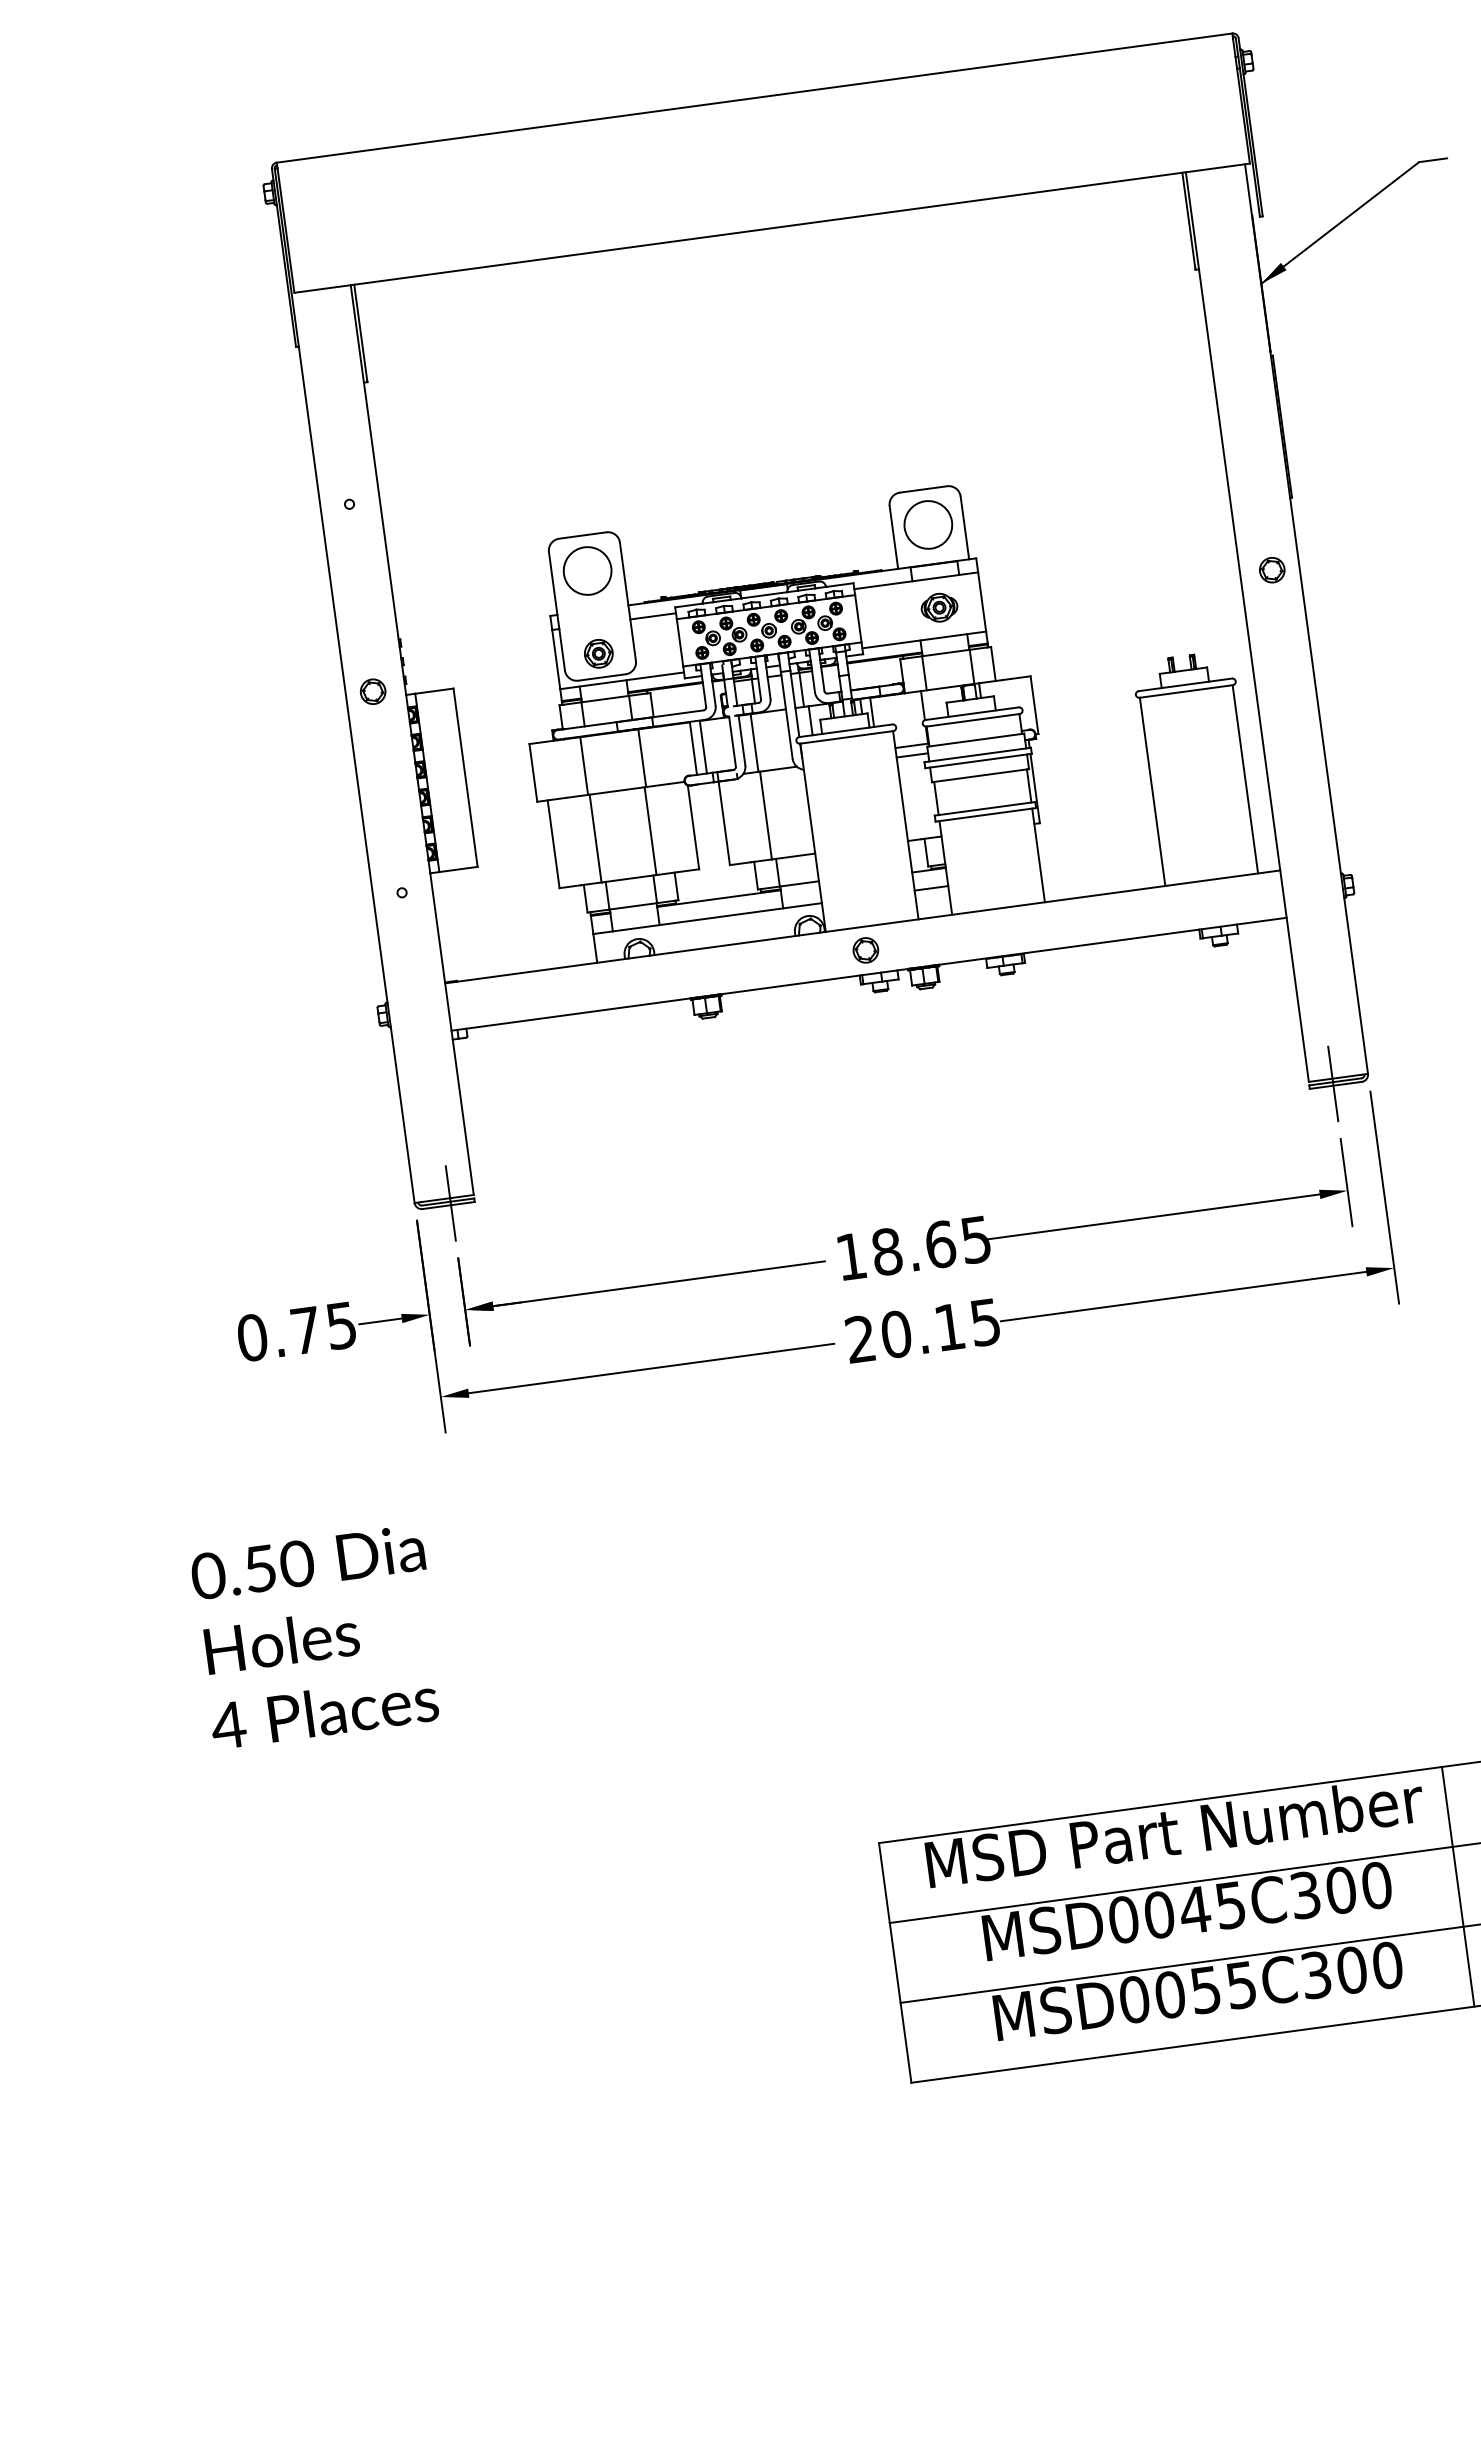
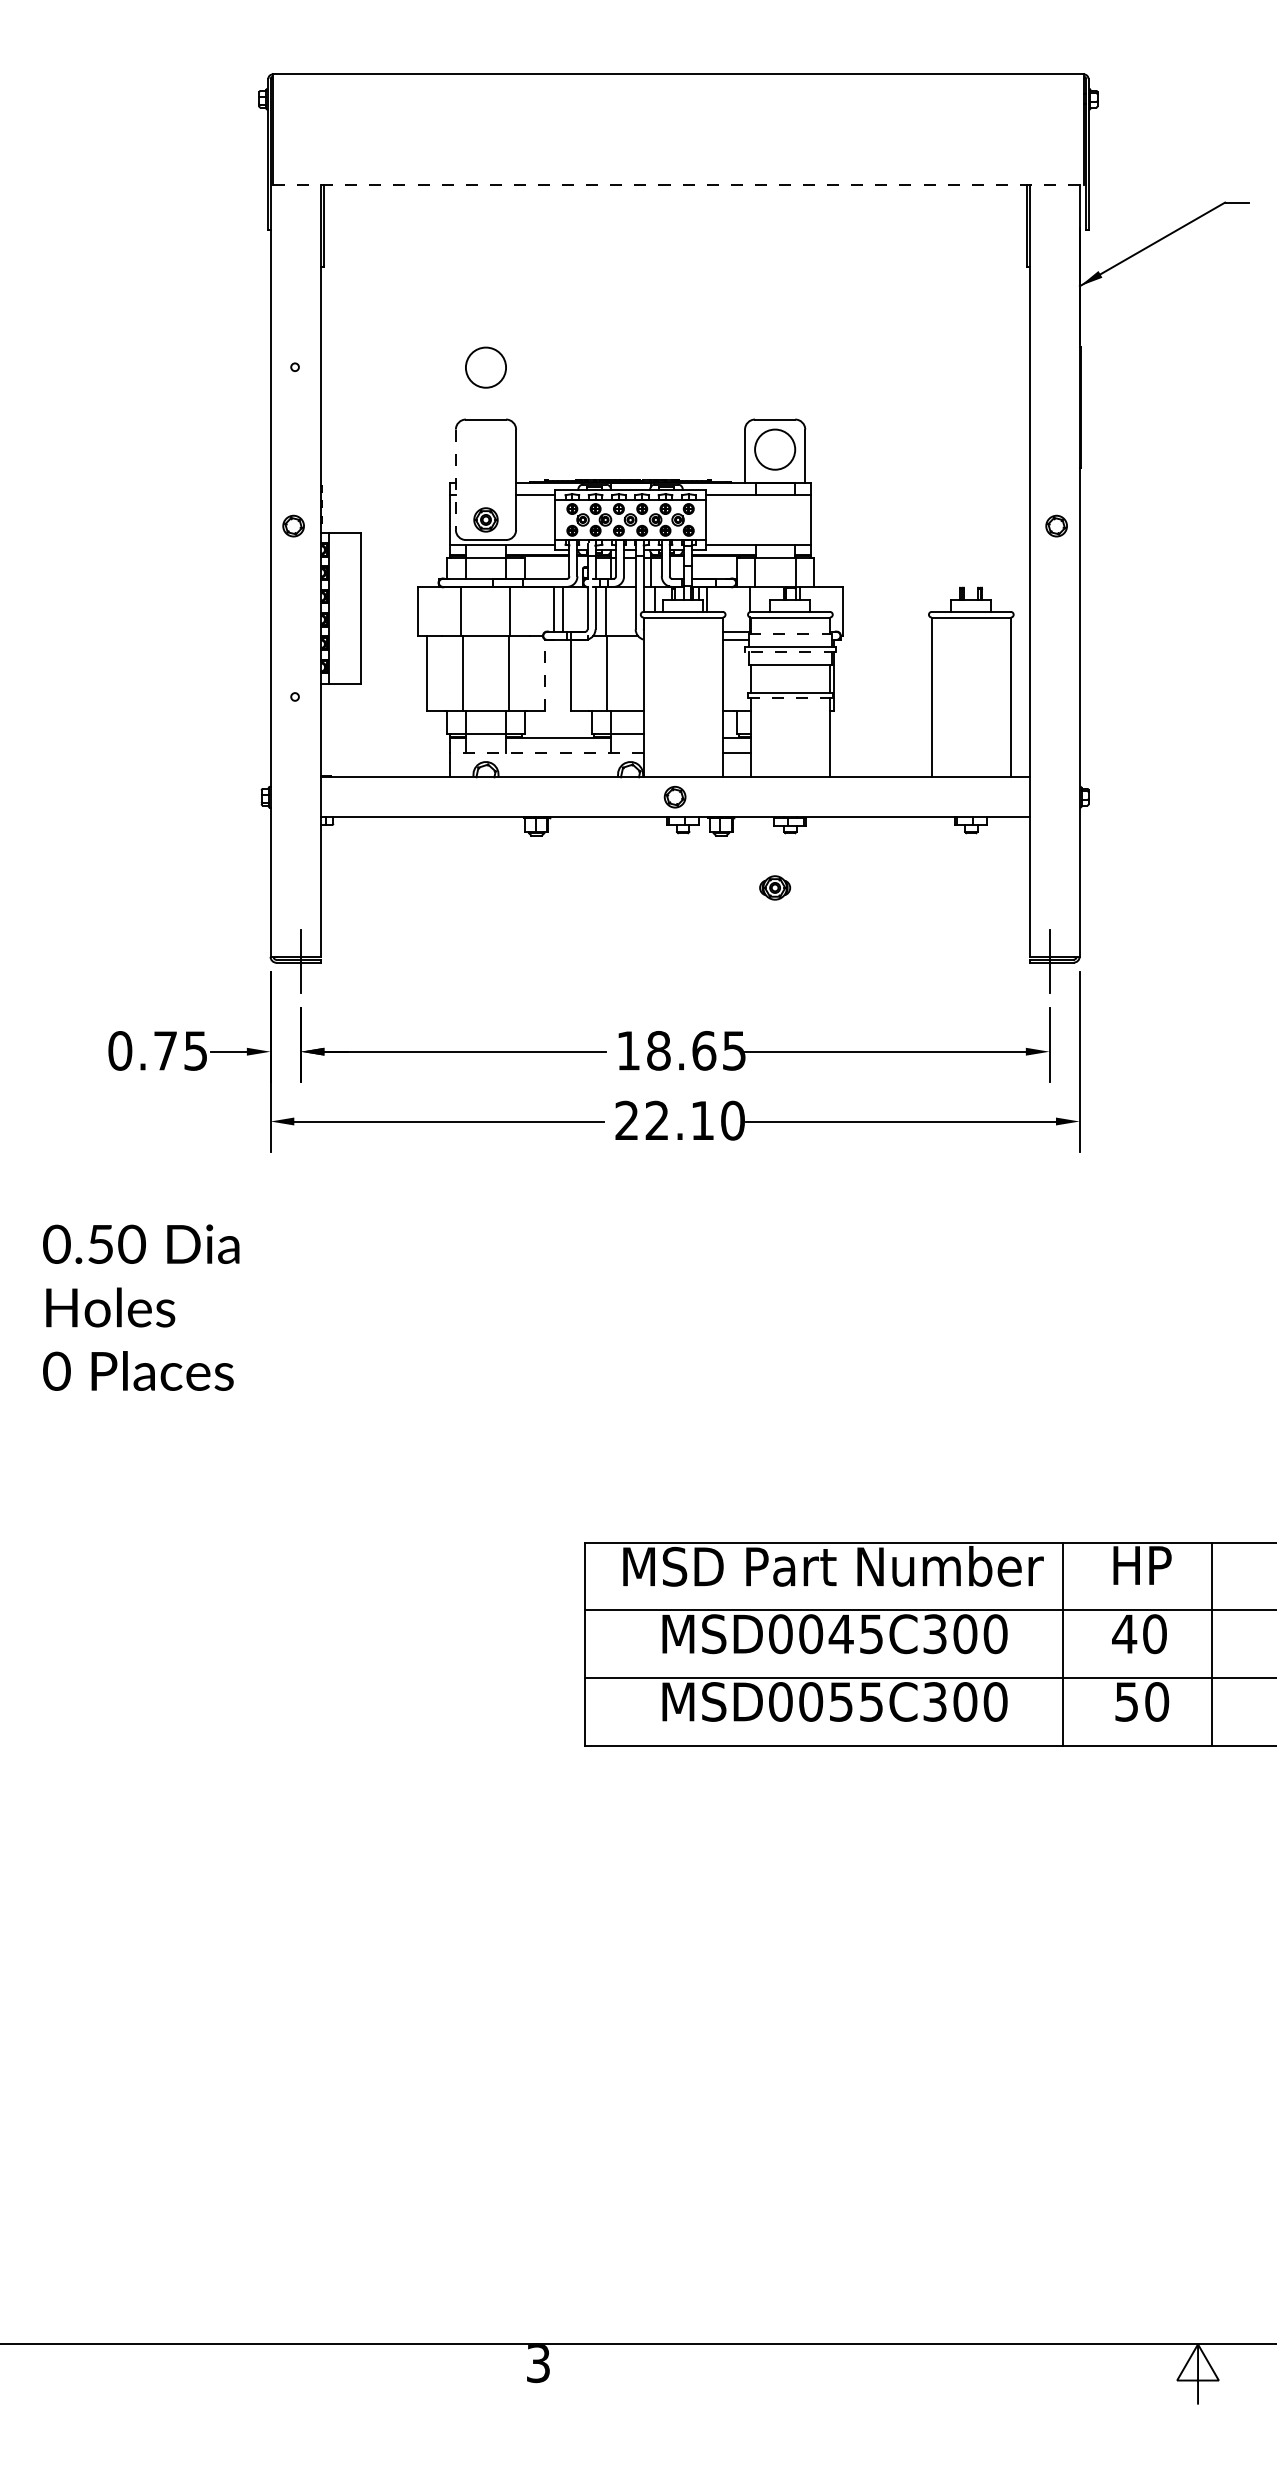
line: (772, 227) -> (678, 184), solid -> dashed
circle: (587, 570) -> (485, 367), moved
part: (939, 607) -> (775, 887), moved
line: (556, 612) -> (455, 480), solid -> dashed
line: (975, 740) -> (790, 634), solid -> dashed
line: (977, 761) -> (789, 652), solid -> dashed
line: (985, 814) -> (790, 697), solid -> dashed
line: (693, 826) -> (545, 674), solid -> dashed
line: (707, 918) -> (546, 752), solid -> dashed
text: (940, 1328) -> (694, 1120), 20.15 -> 22.10
text: (228, 1724) -> (56, 1370), 4 -> 0

